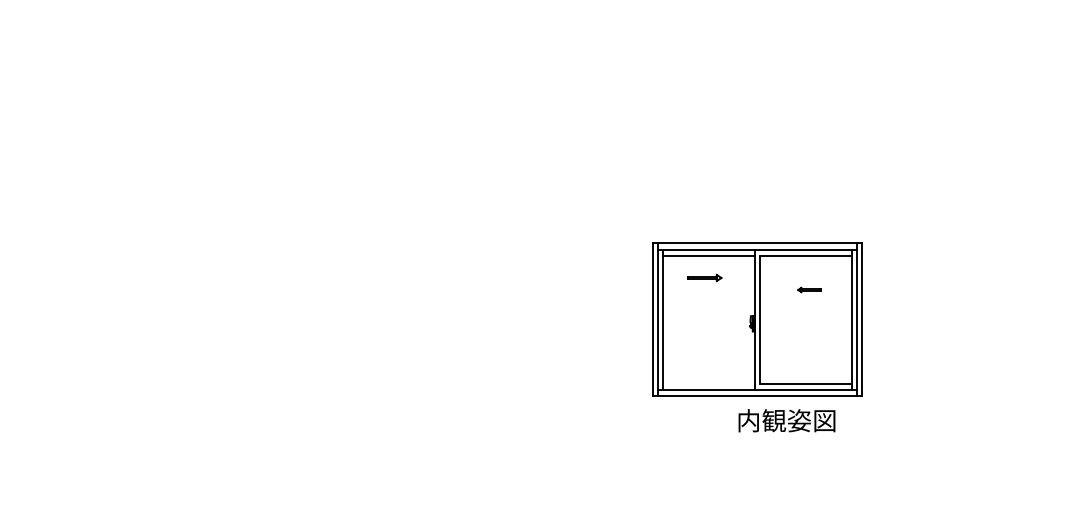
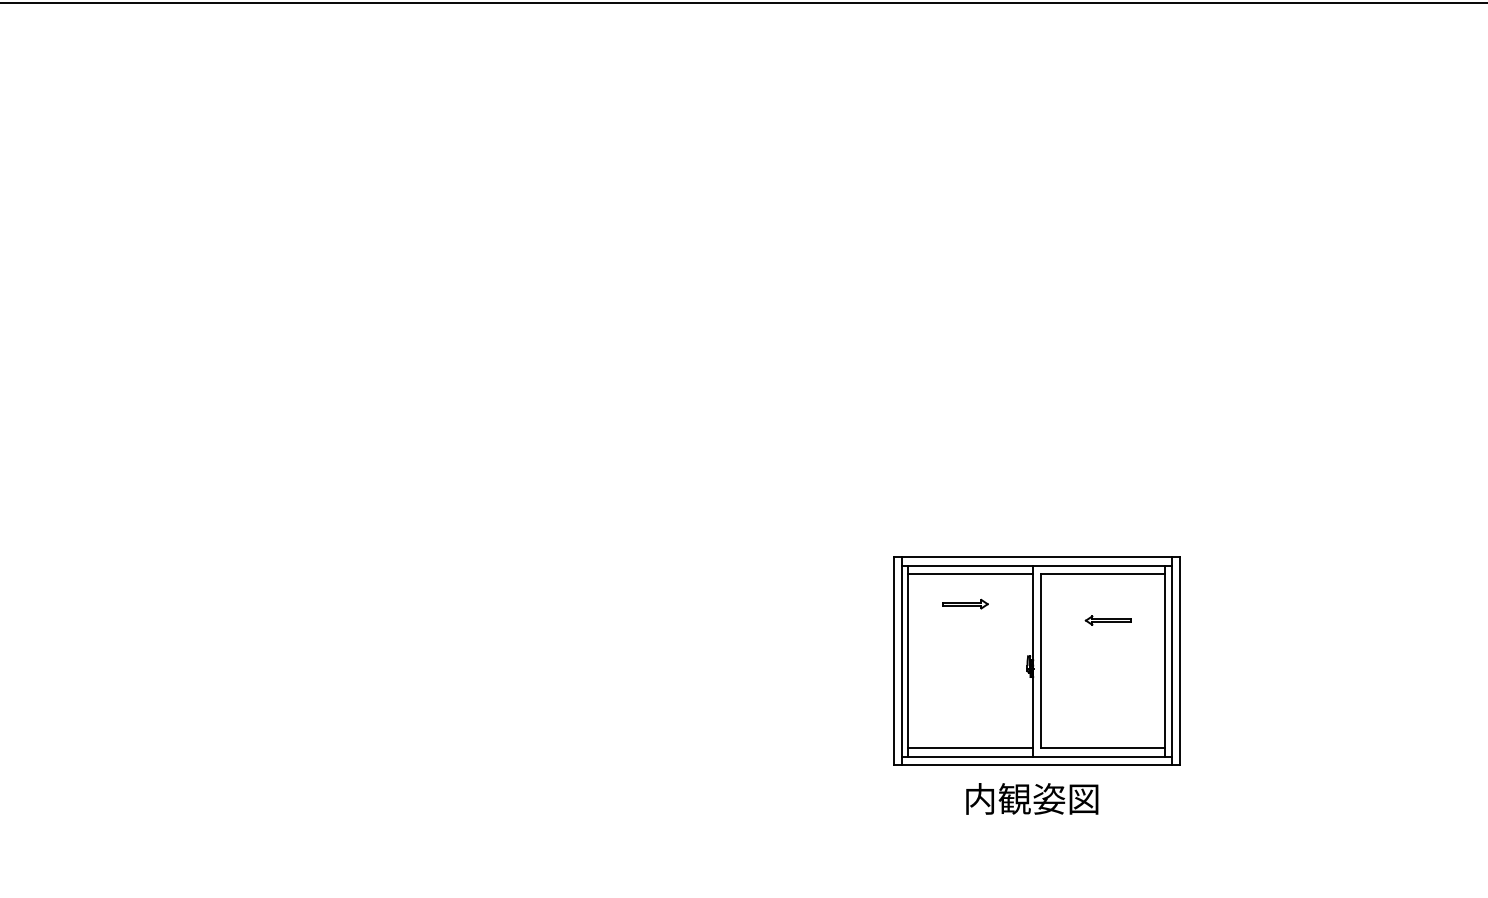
part: (809, 289) -> (1107, 620), size x1.43
line: (708, 383) -> (970, 748), added
text: (787, 420) -> (1032, 798), moved

